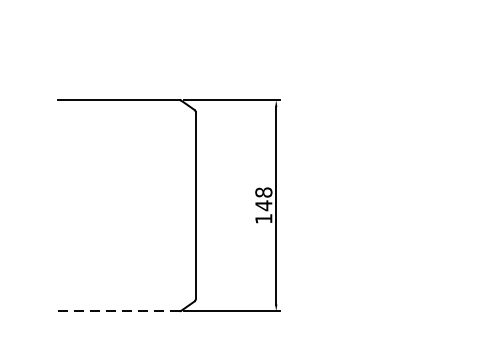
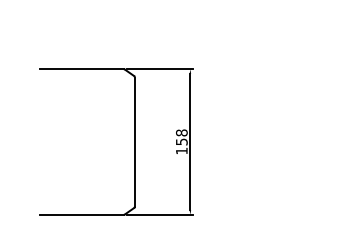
text: (263, 204) -> (181, 141), 148 -> 158
line: (118, 310) -> (81, 214), dashed -> solid

